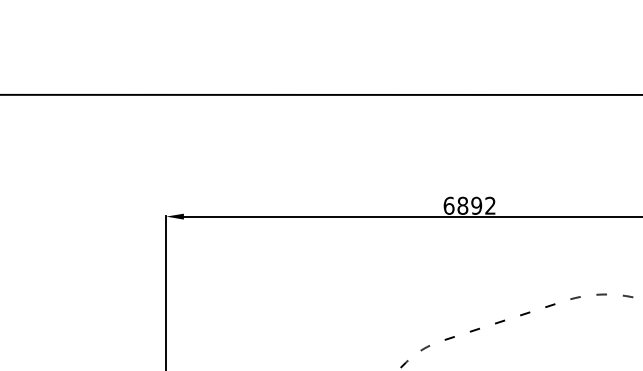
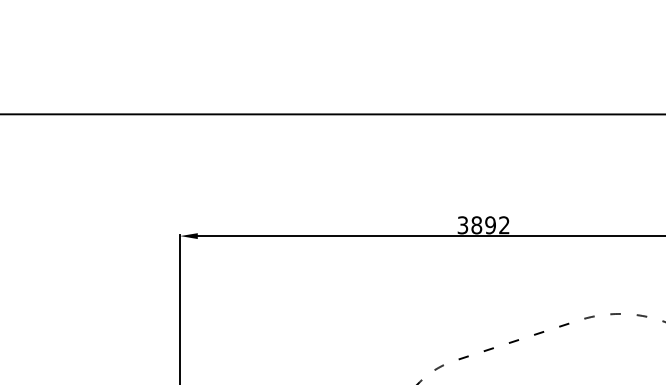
text: (448, 206) -> (462, 225), 6892 -> 3892

